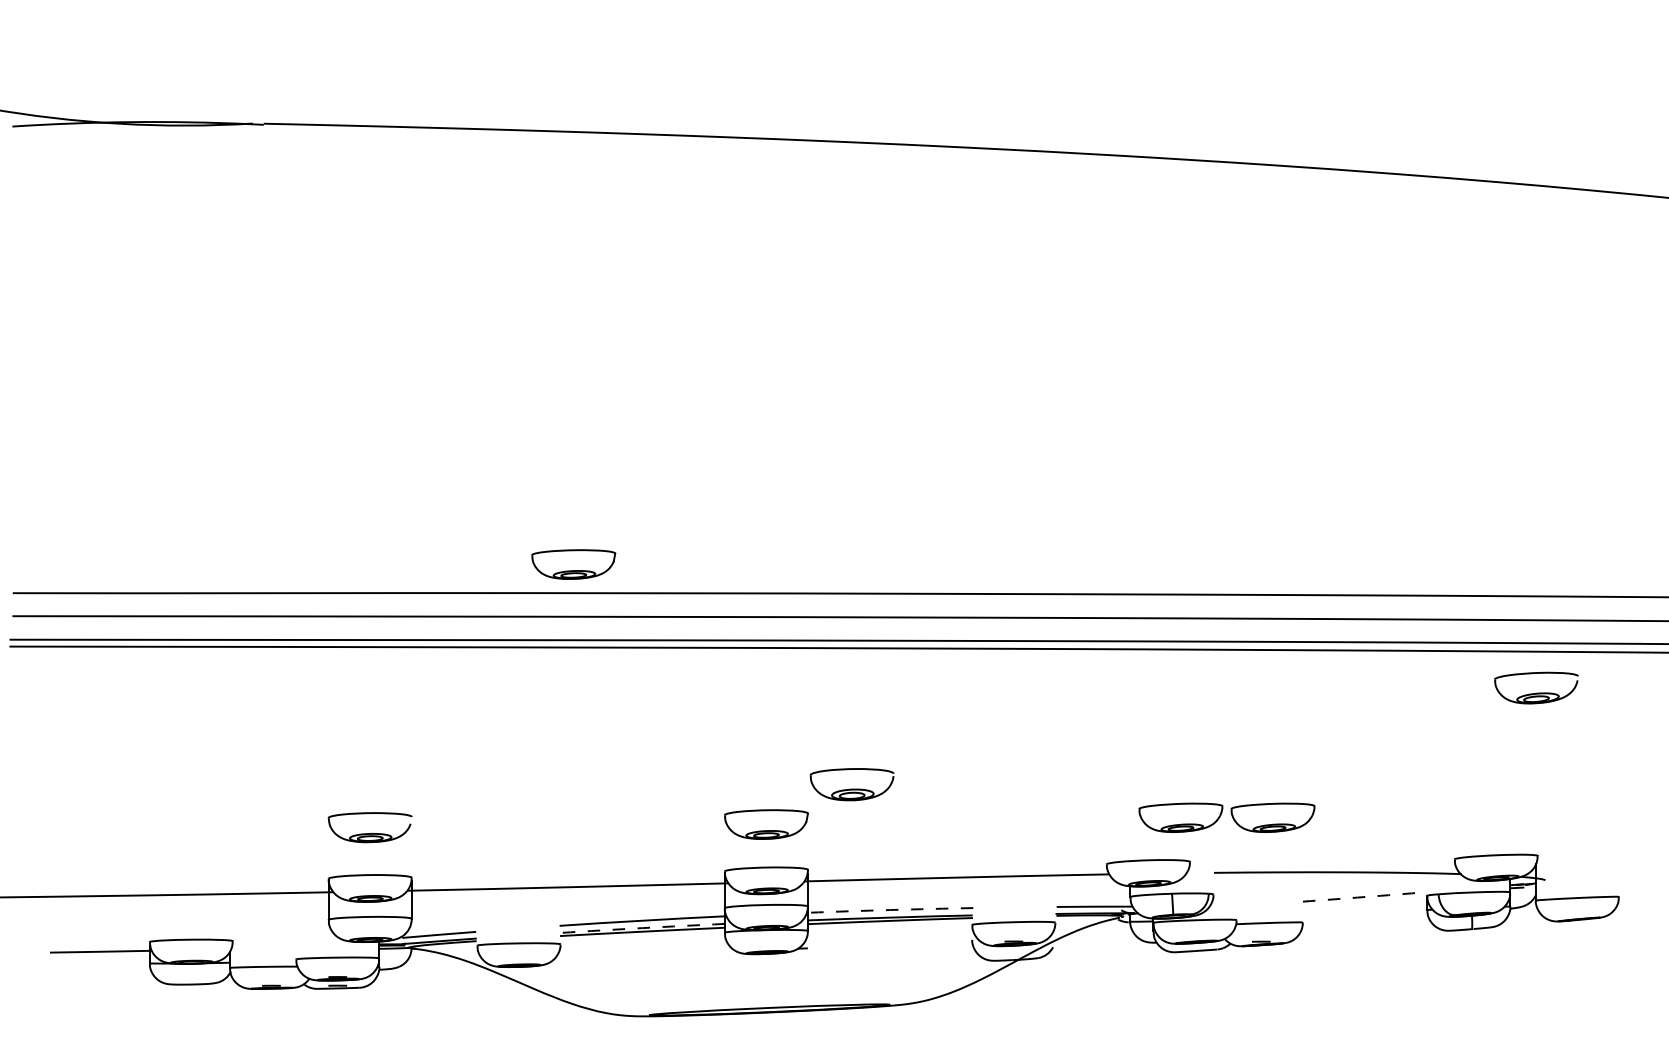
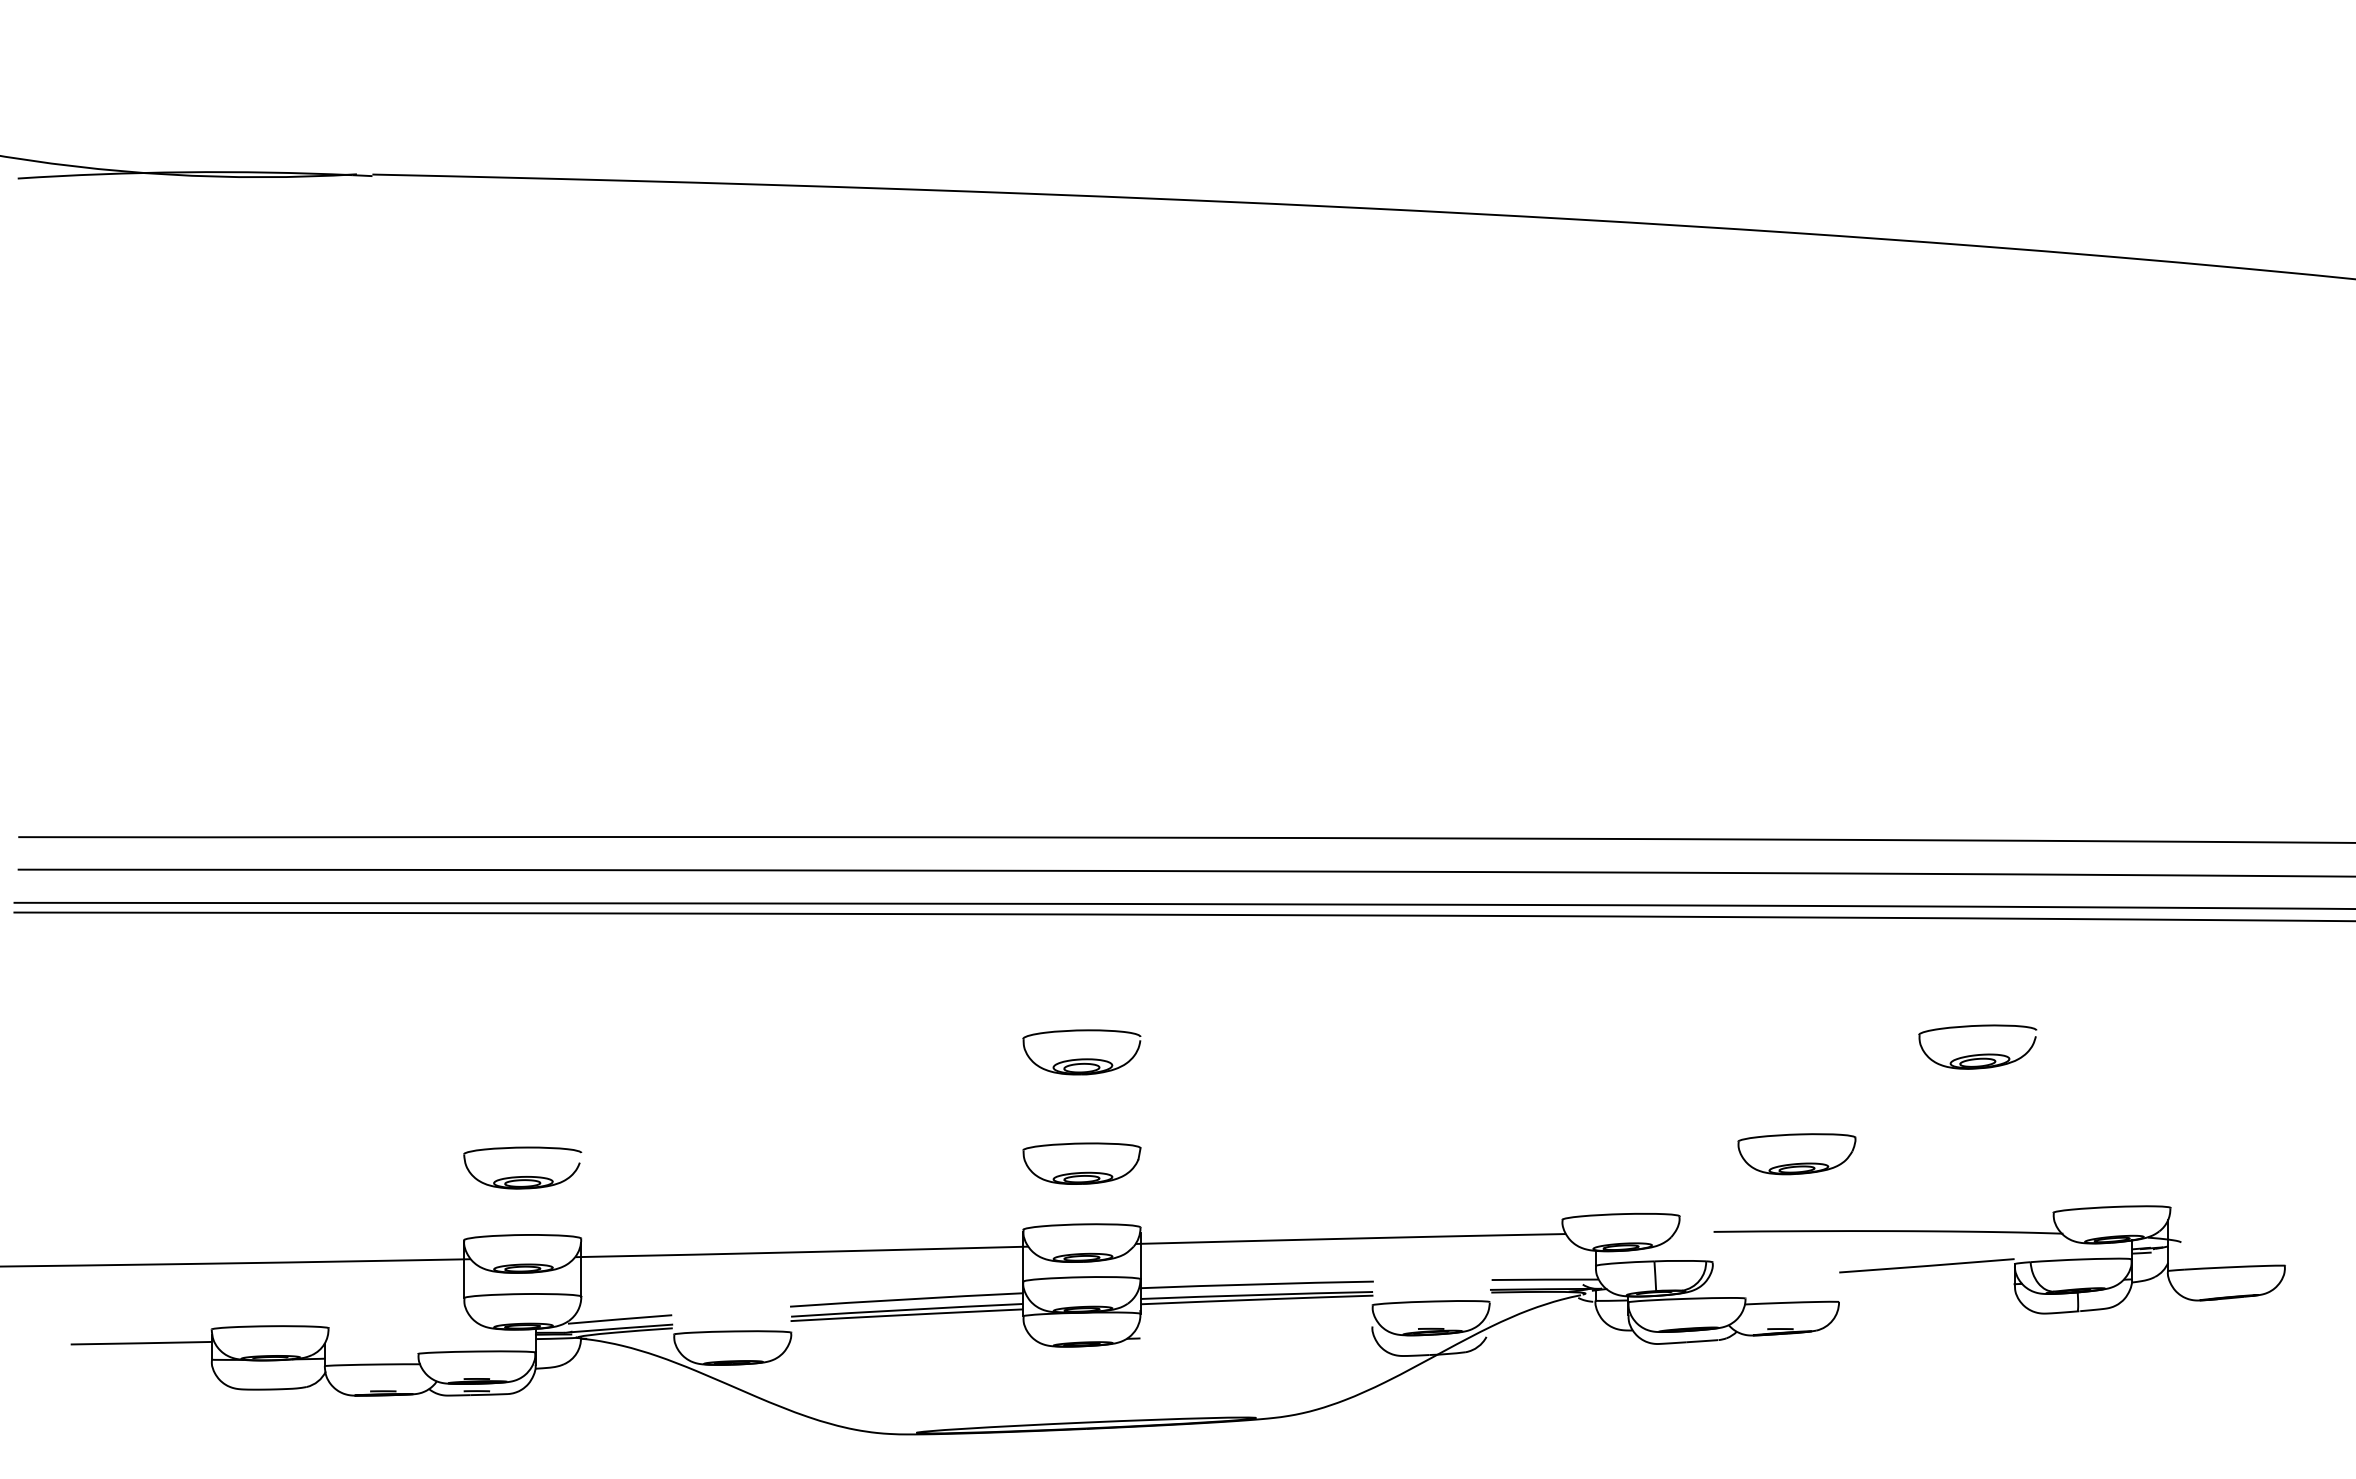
part: (573, 564) -> (809, 796), removed
part: (1536, 693) -> (1977, 1054), moved
part: (851, 784) -> (1081, 1052), moved
part: (1180, 818) -> (1666, 1154), removed
arc: (1364, 896) -> (1926, 1265), dashed -> solid
arc: (890, 910) -> (1257, 1284), dashed -> solid
arc: (642, 927) -> (907, 1309), dashed -> solid

